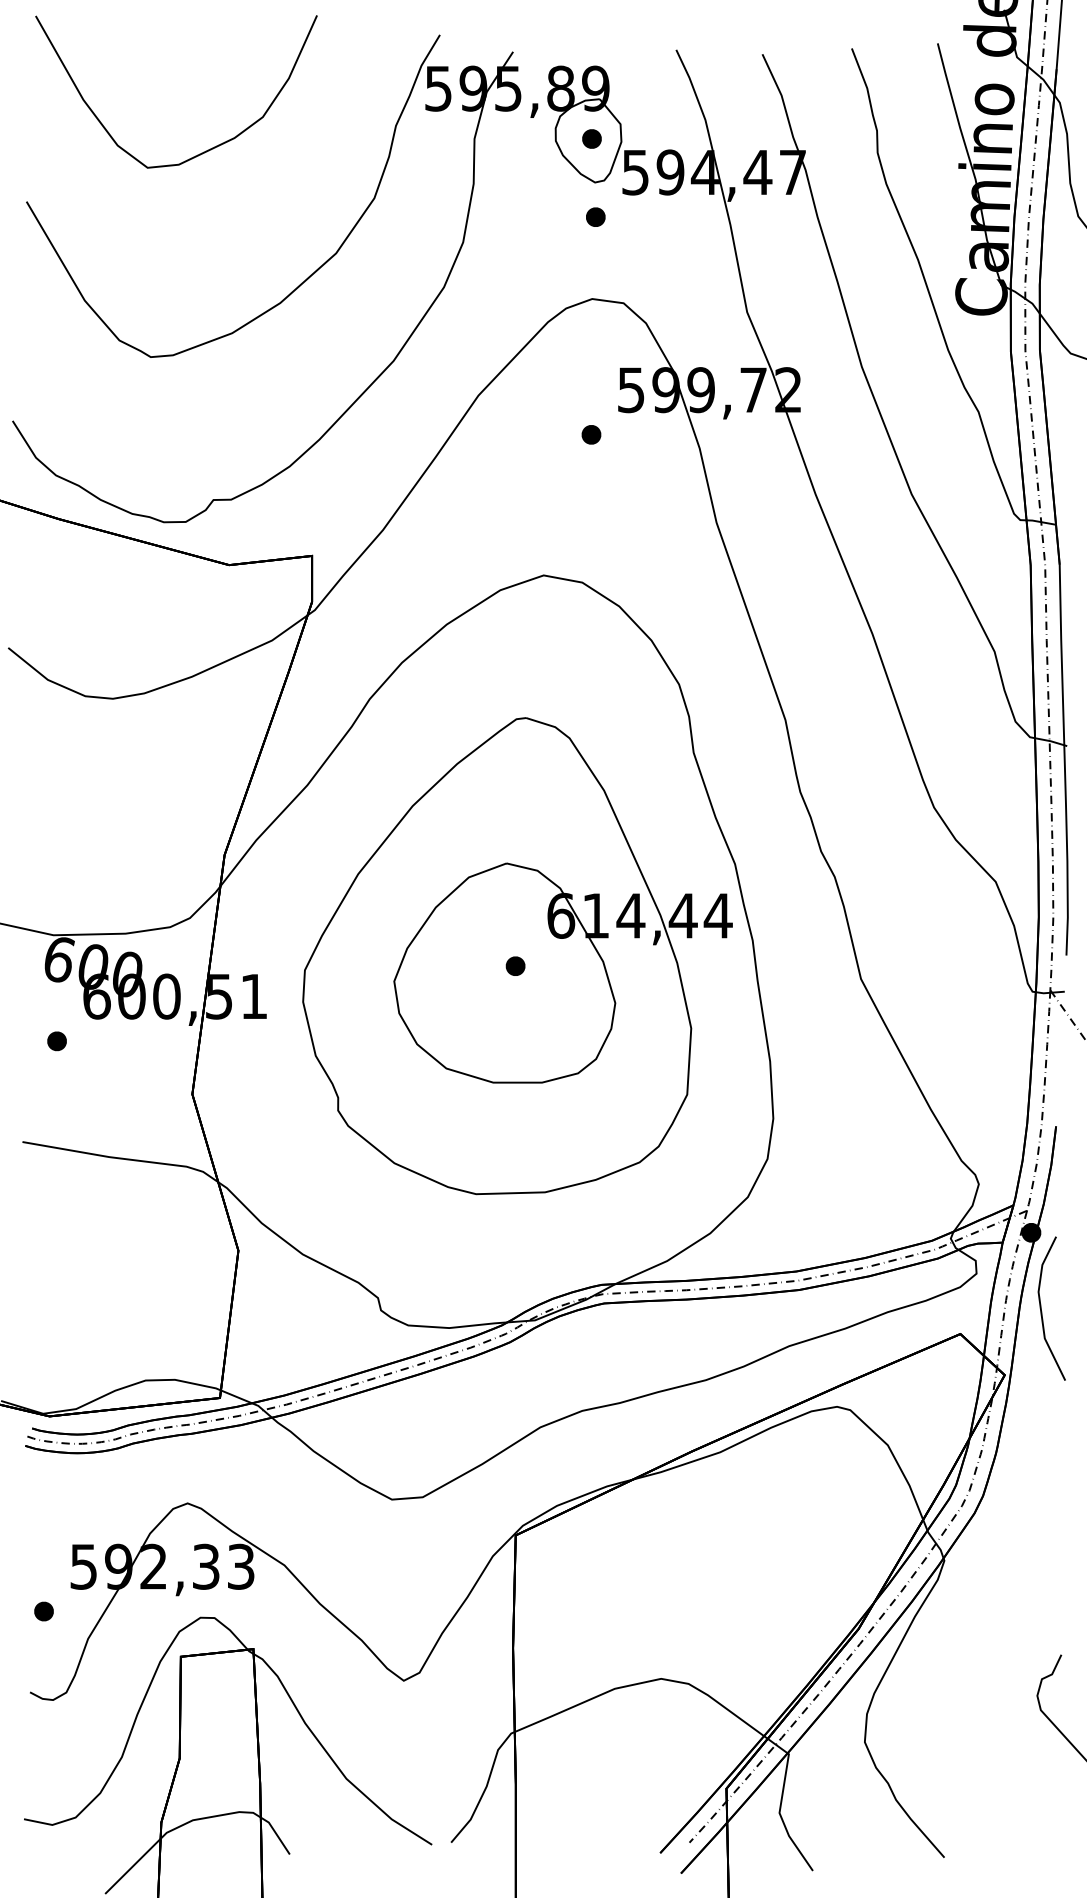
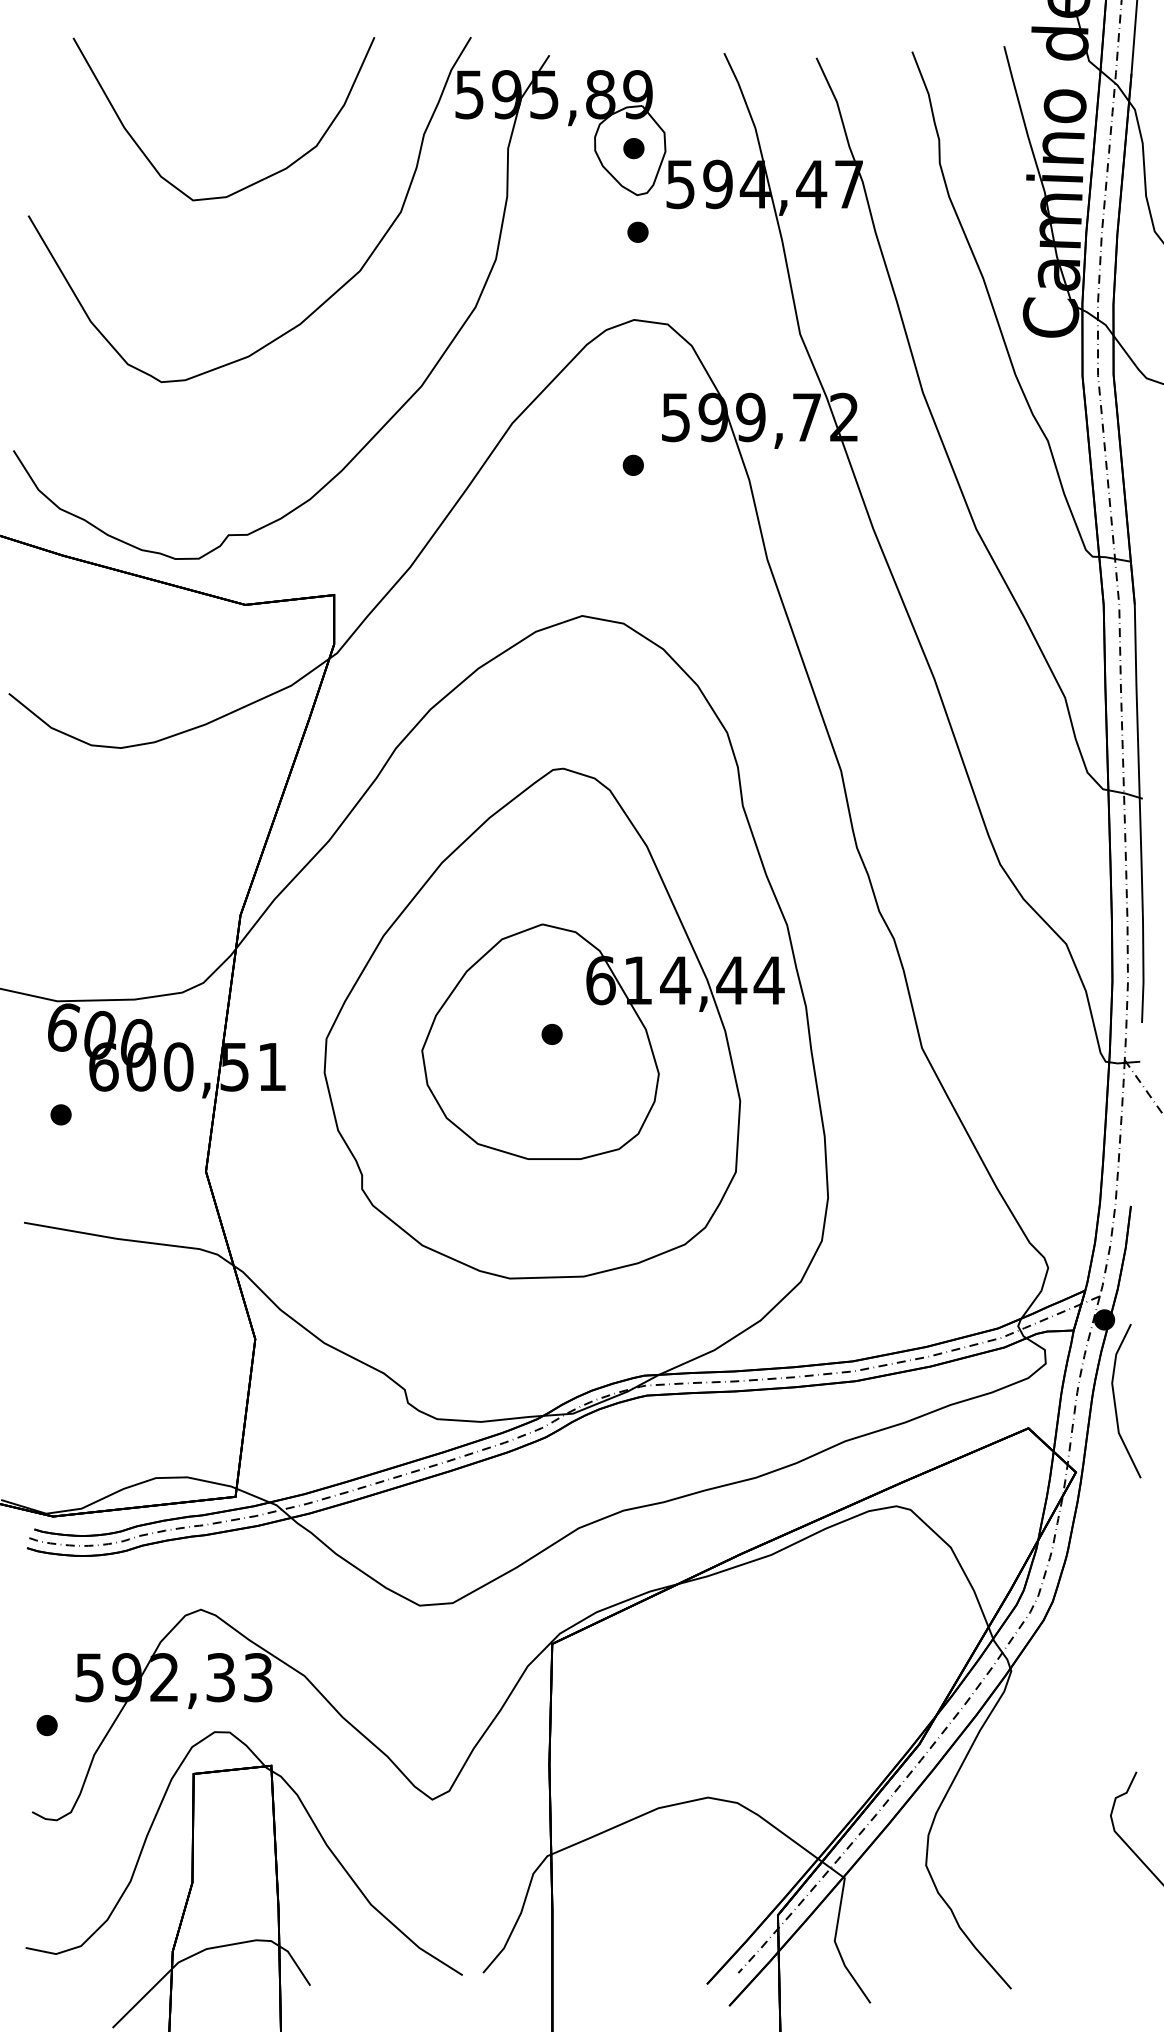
curve: (204, 151) -> (254, 182), moved

